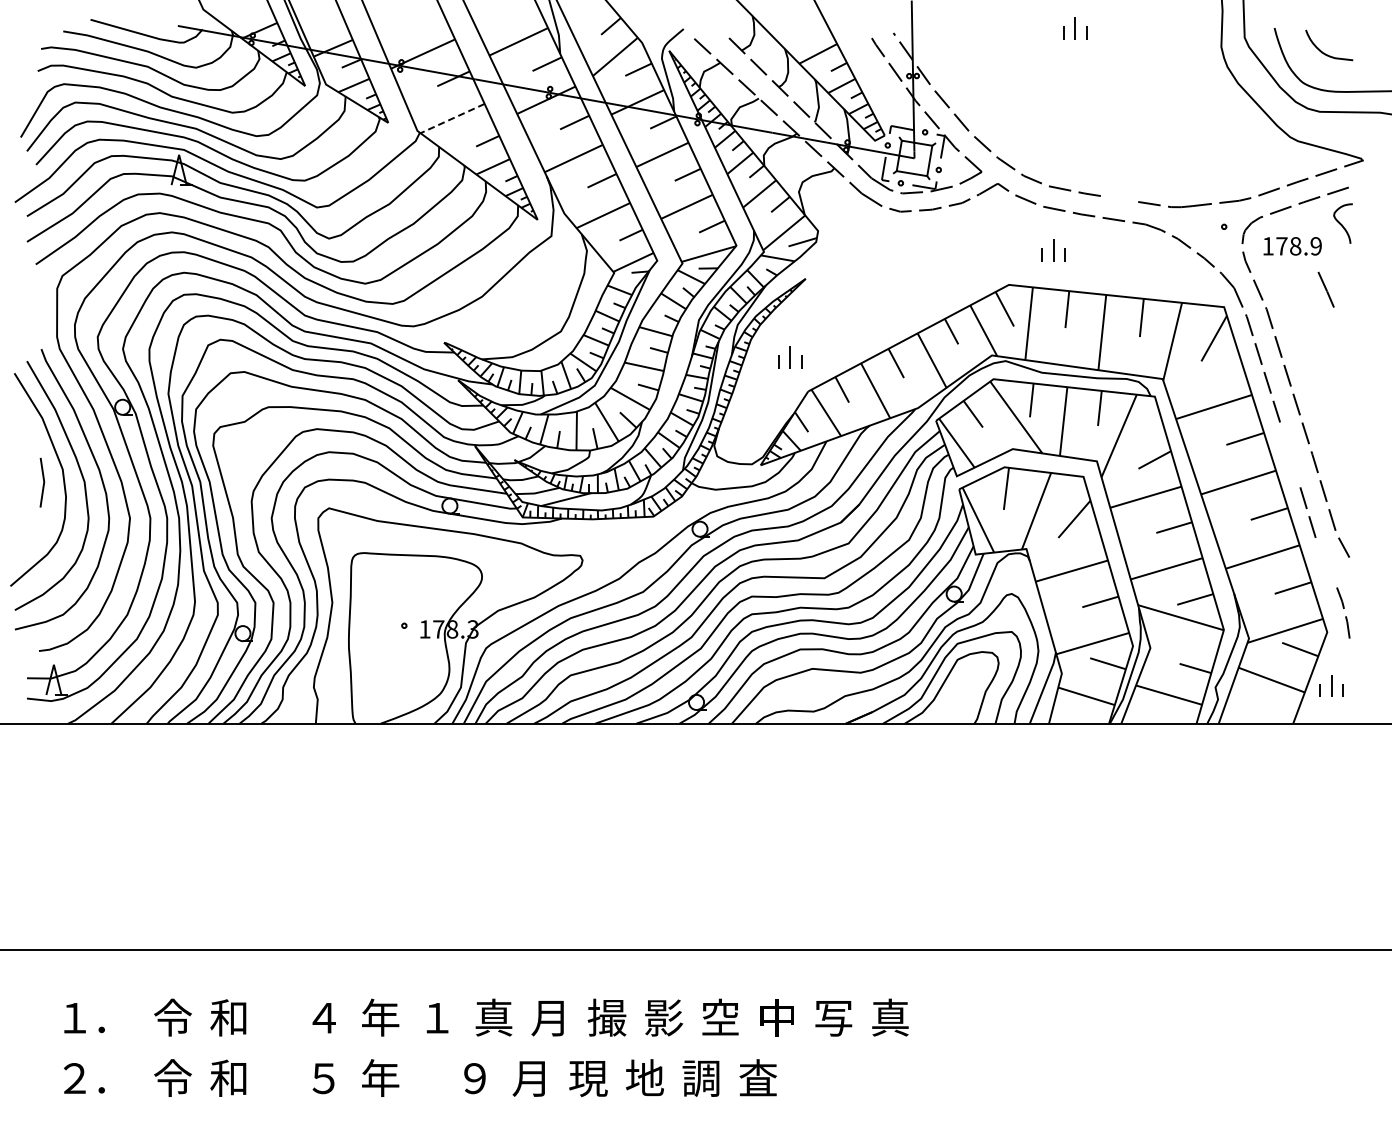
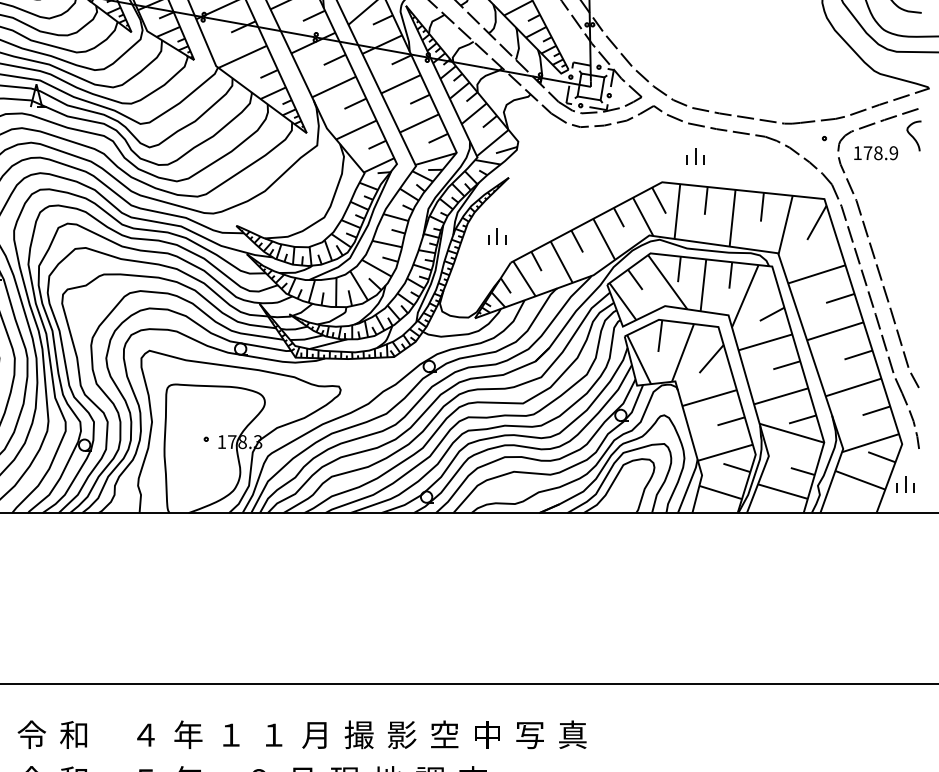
line: (452, 118) -> (242, 56), dashed -> solid
line: (1119, 198) -> (745, 117), added
line: (1325, 289) -> (900, 391), moved
line: (1289, 451) -> (873, 307), added
text: (493, 1017) -> (273, 734), 真 -> １

